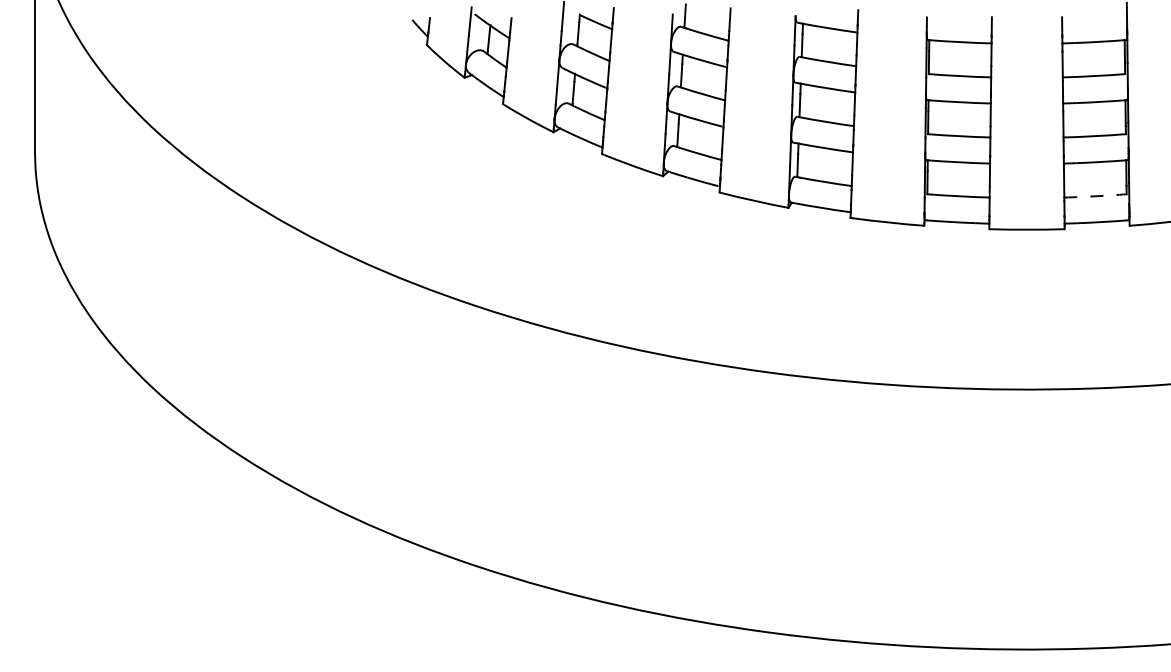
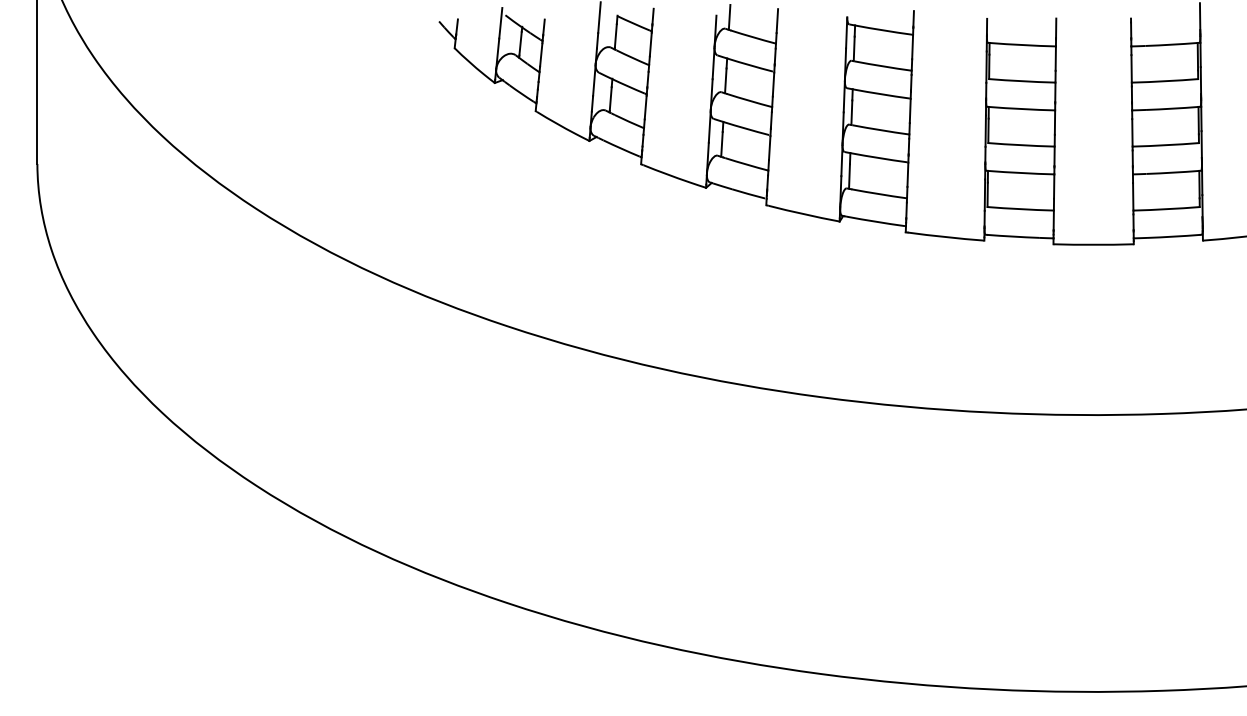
arc: (1095, 196) -> (1166, 209), dashed -> solid

